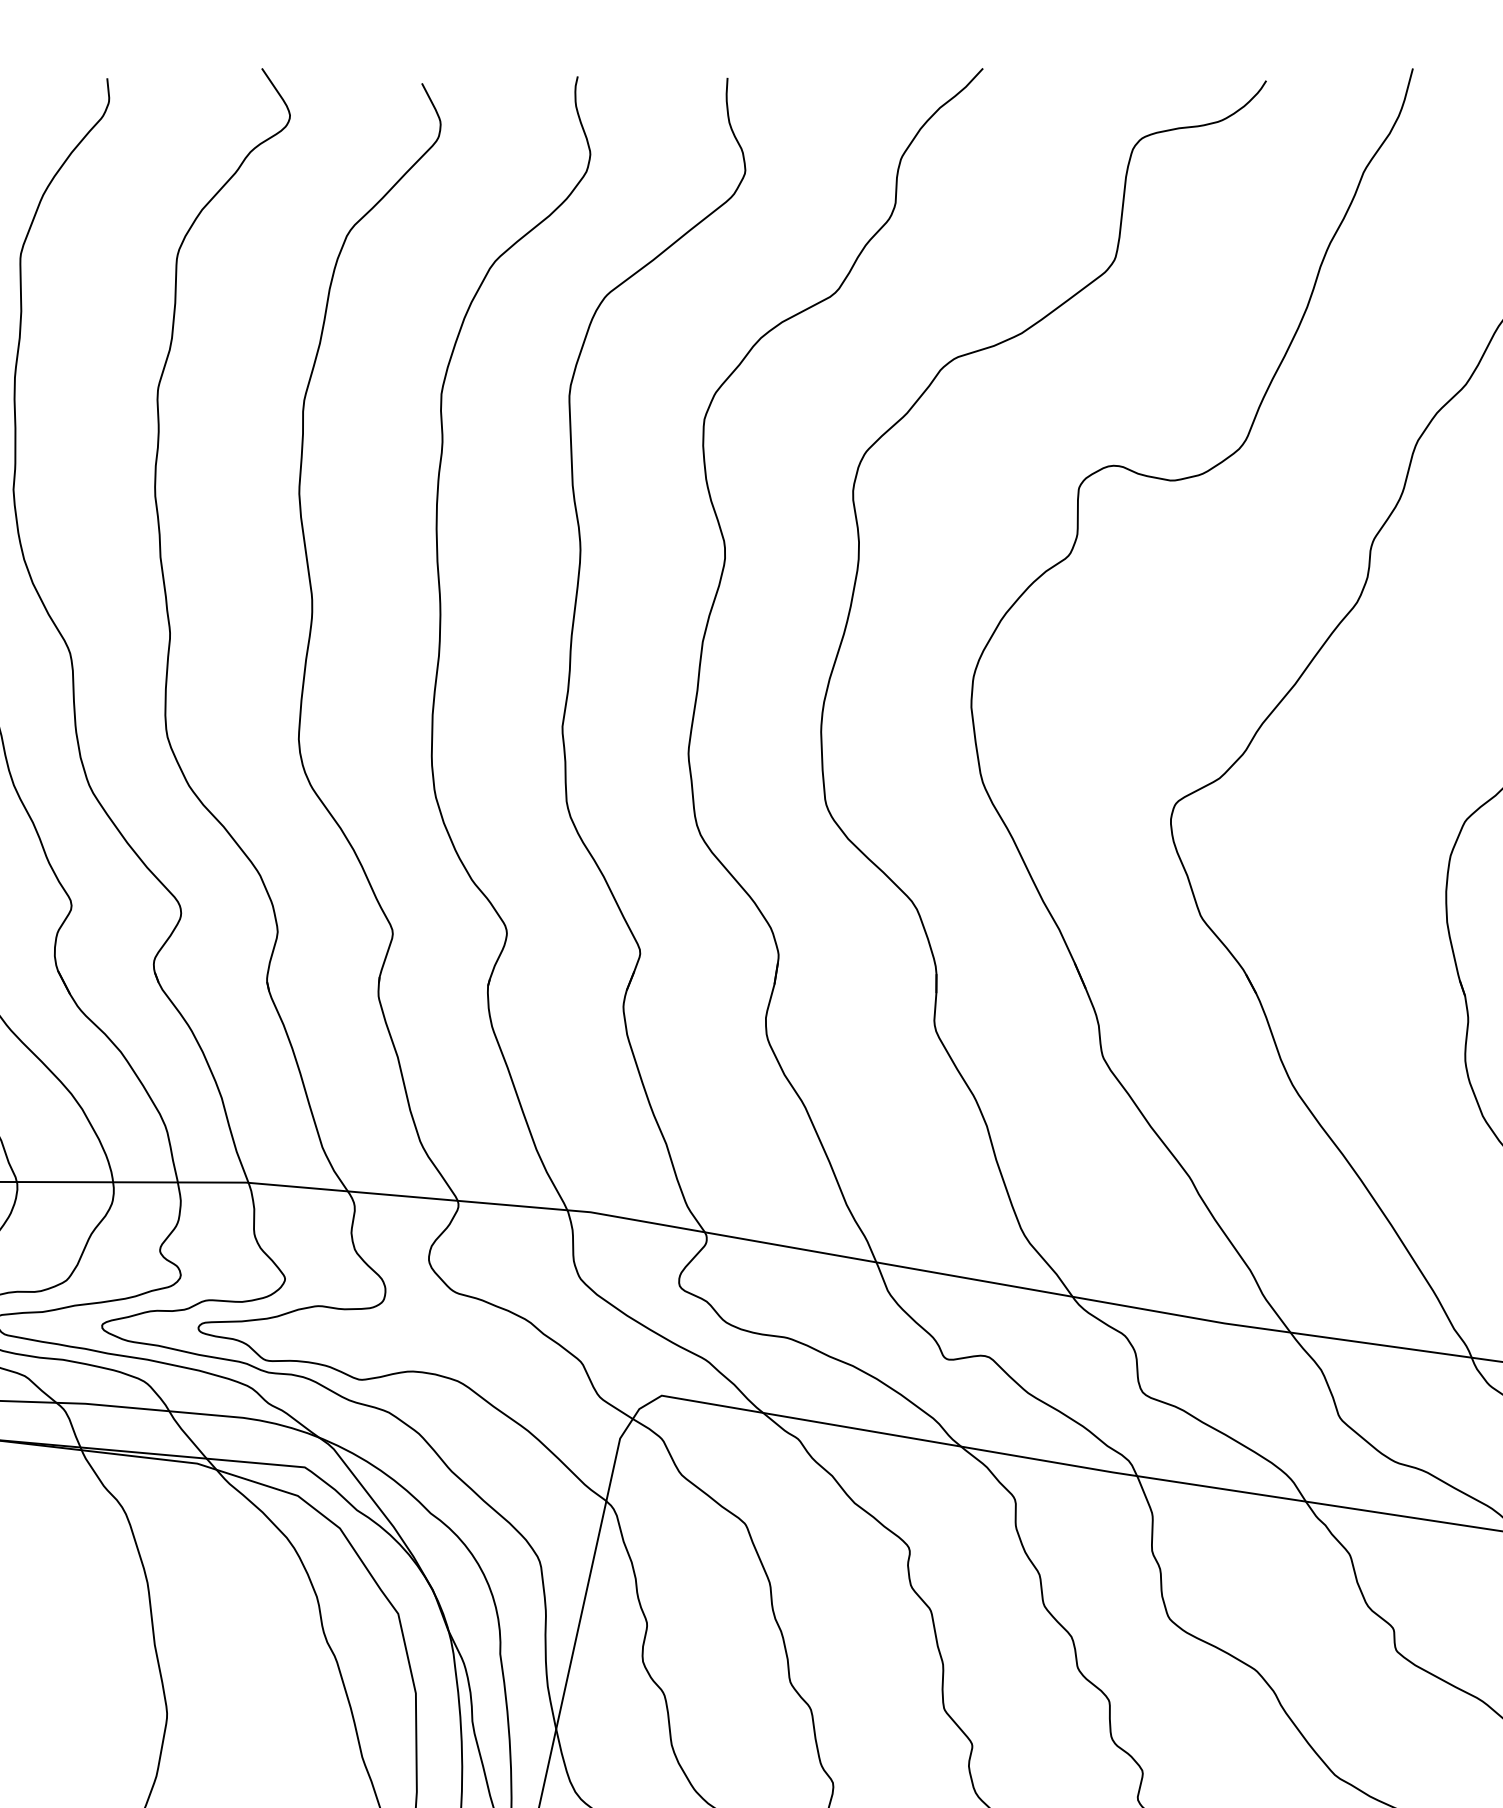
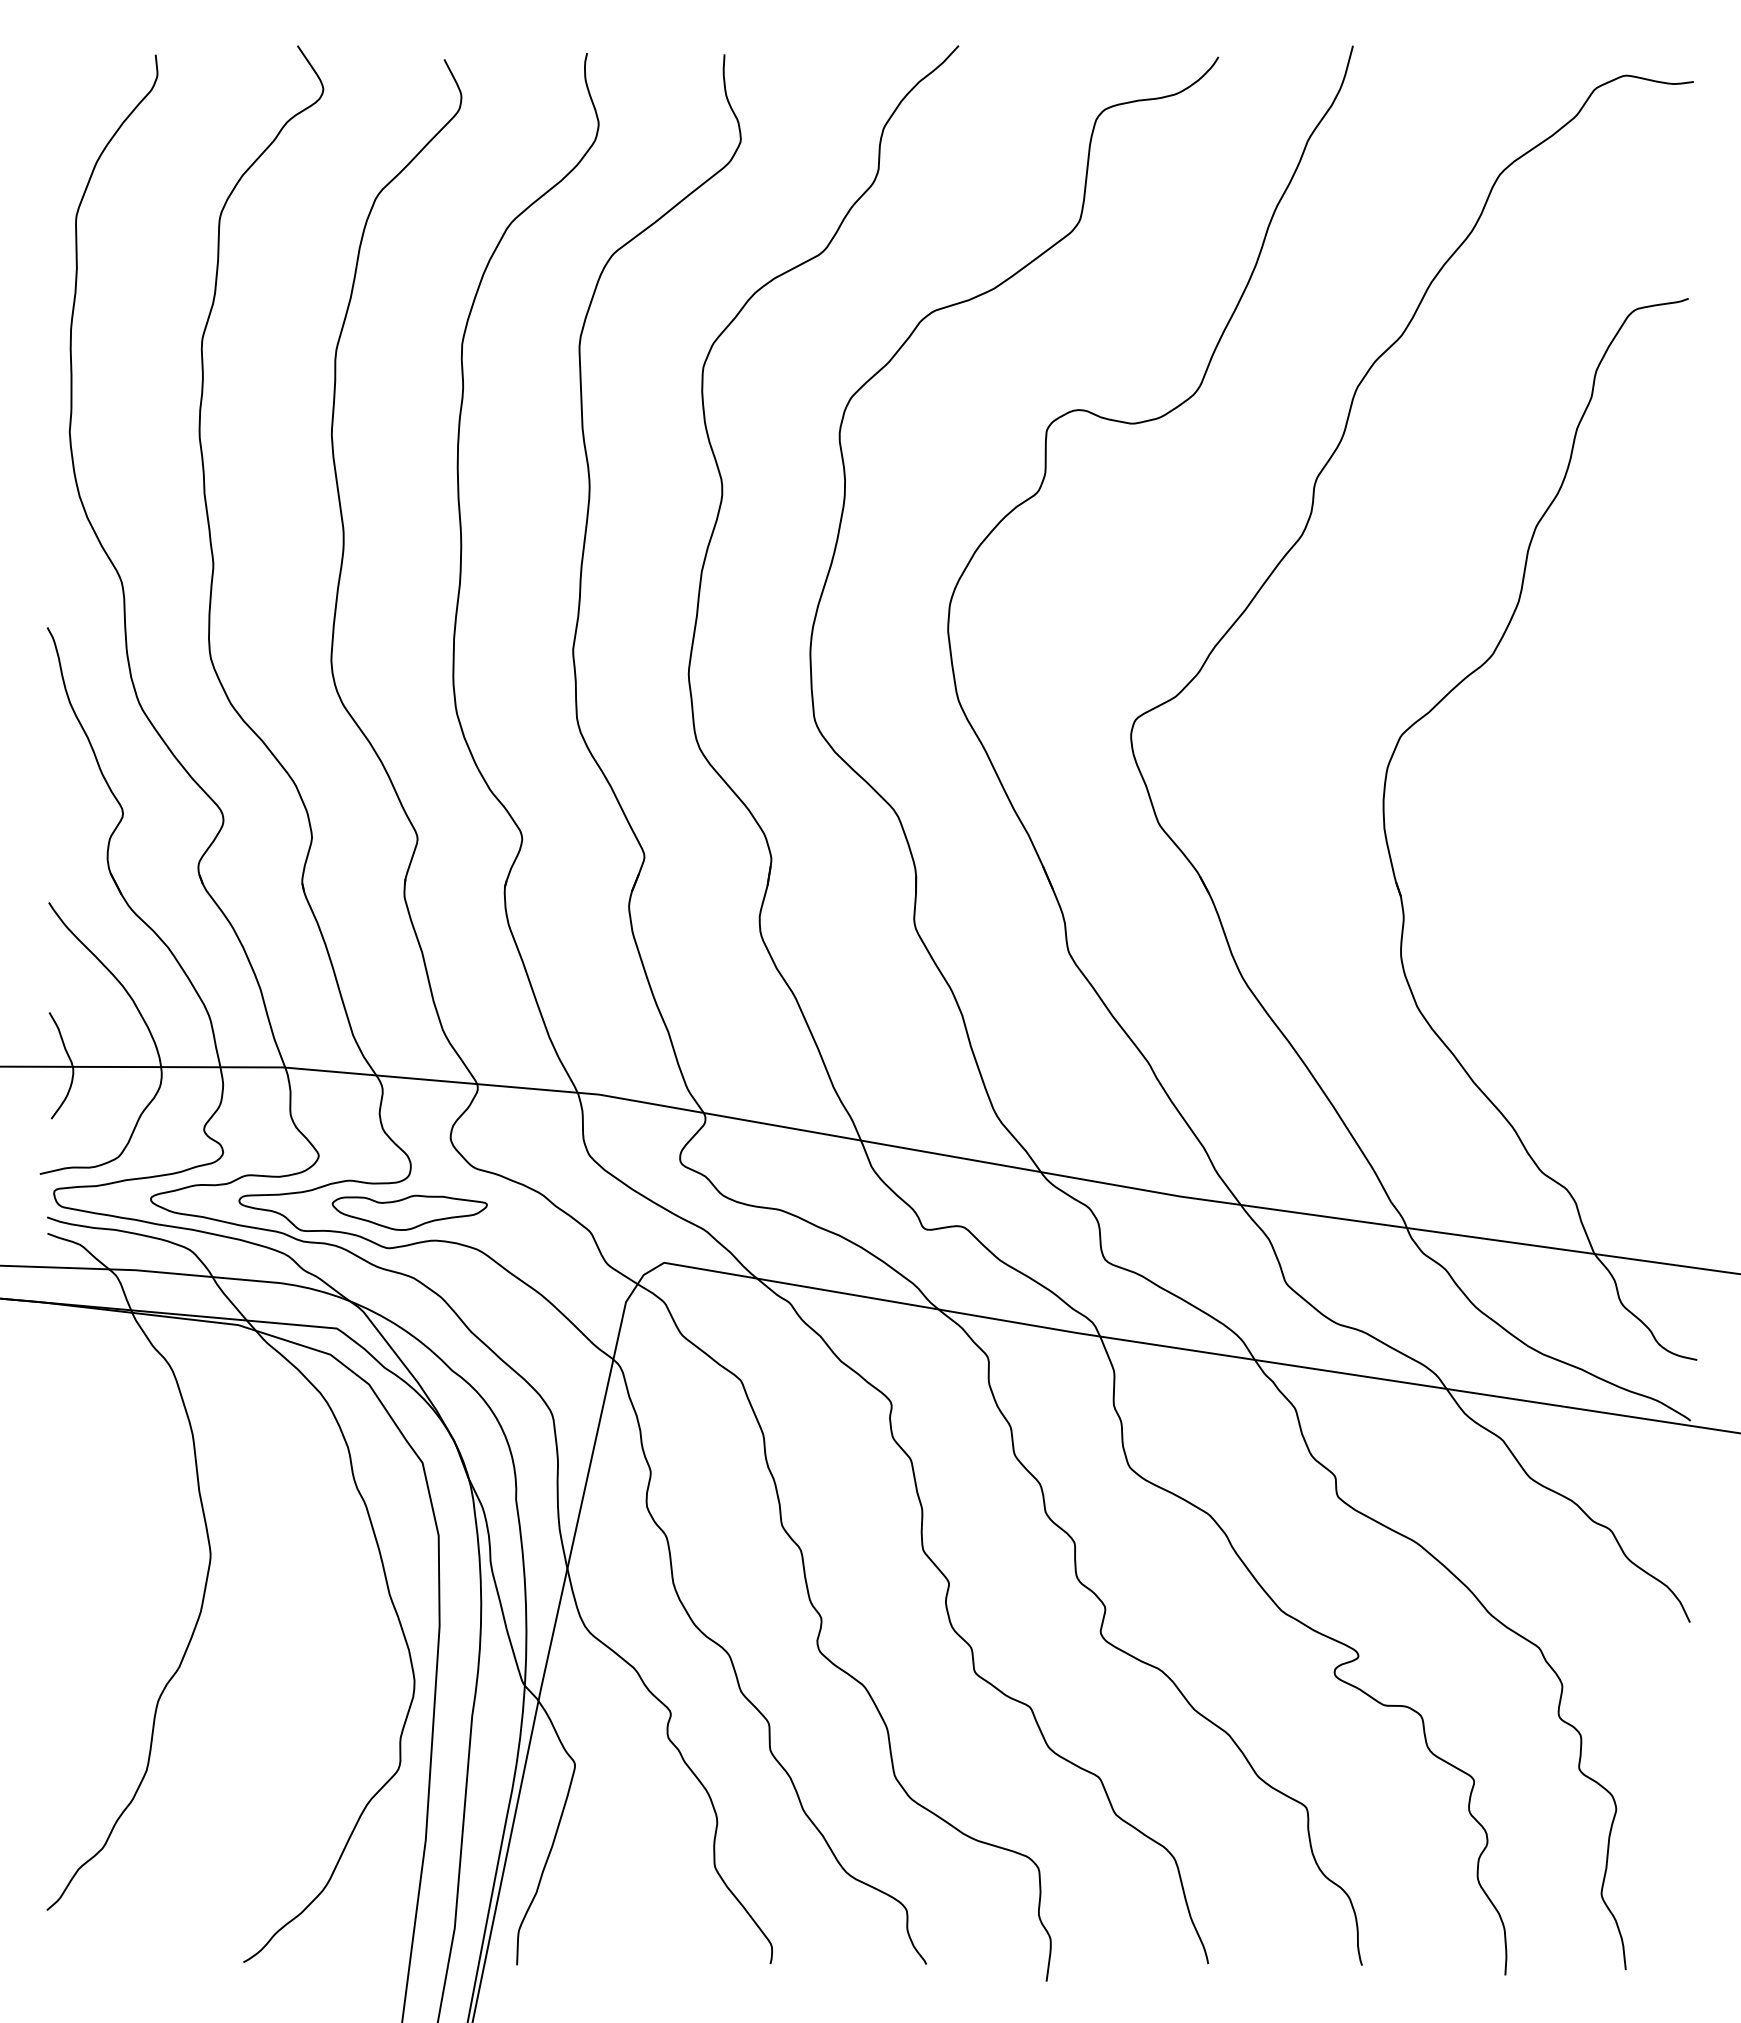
part: (384, 1340) -> (409, 1212), added

